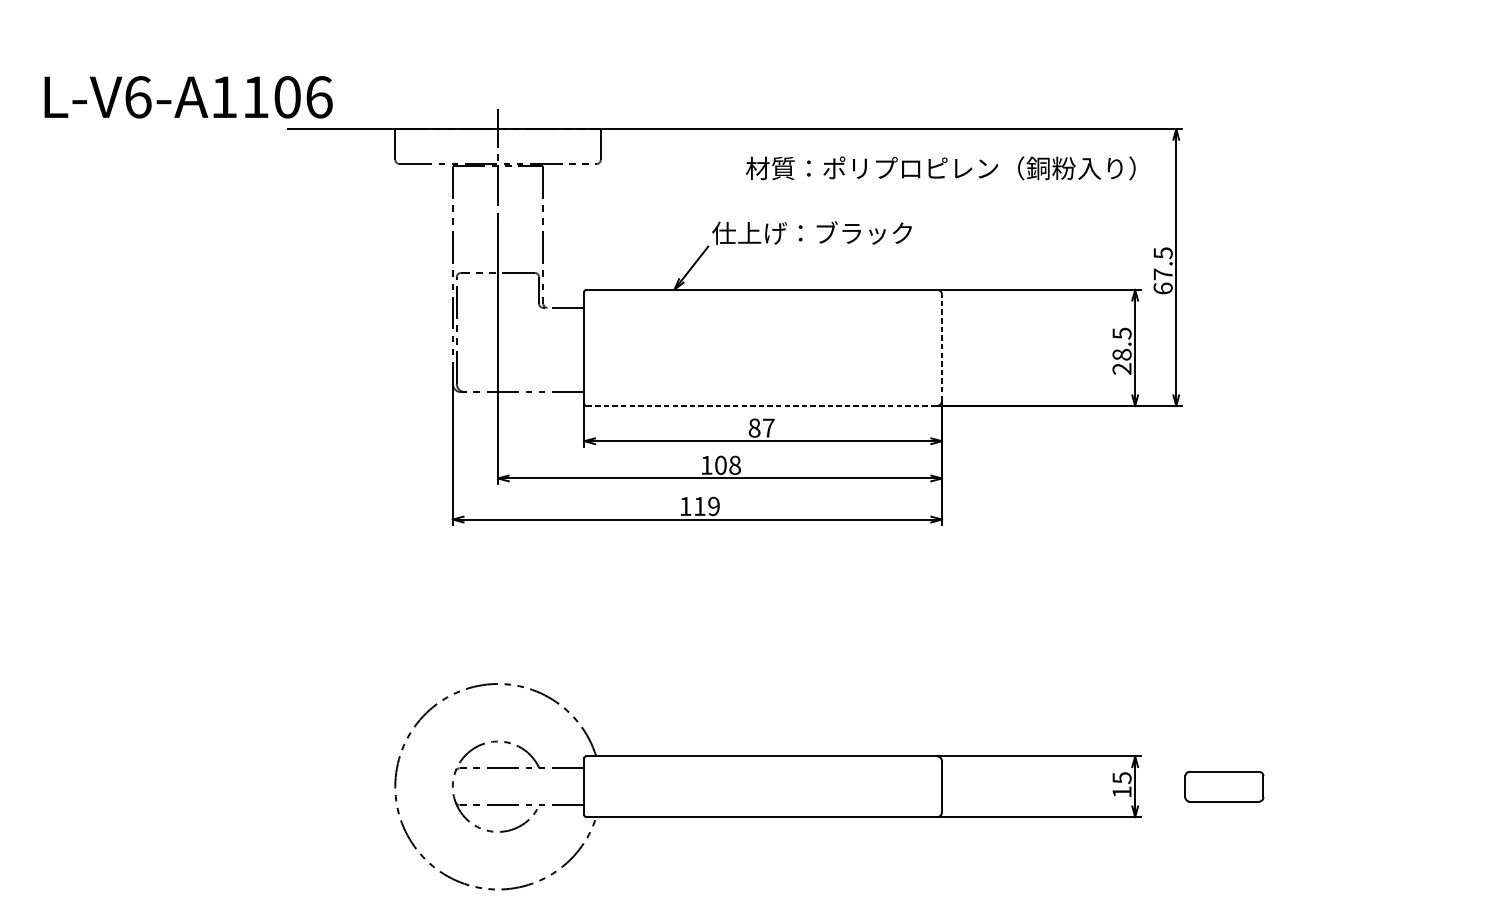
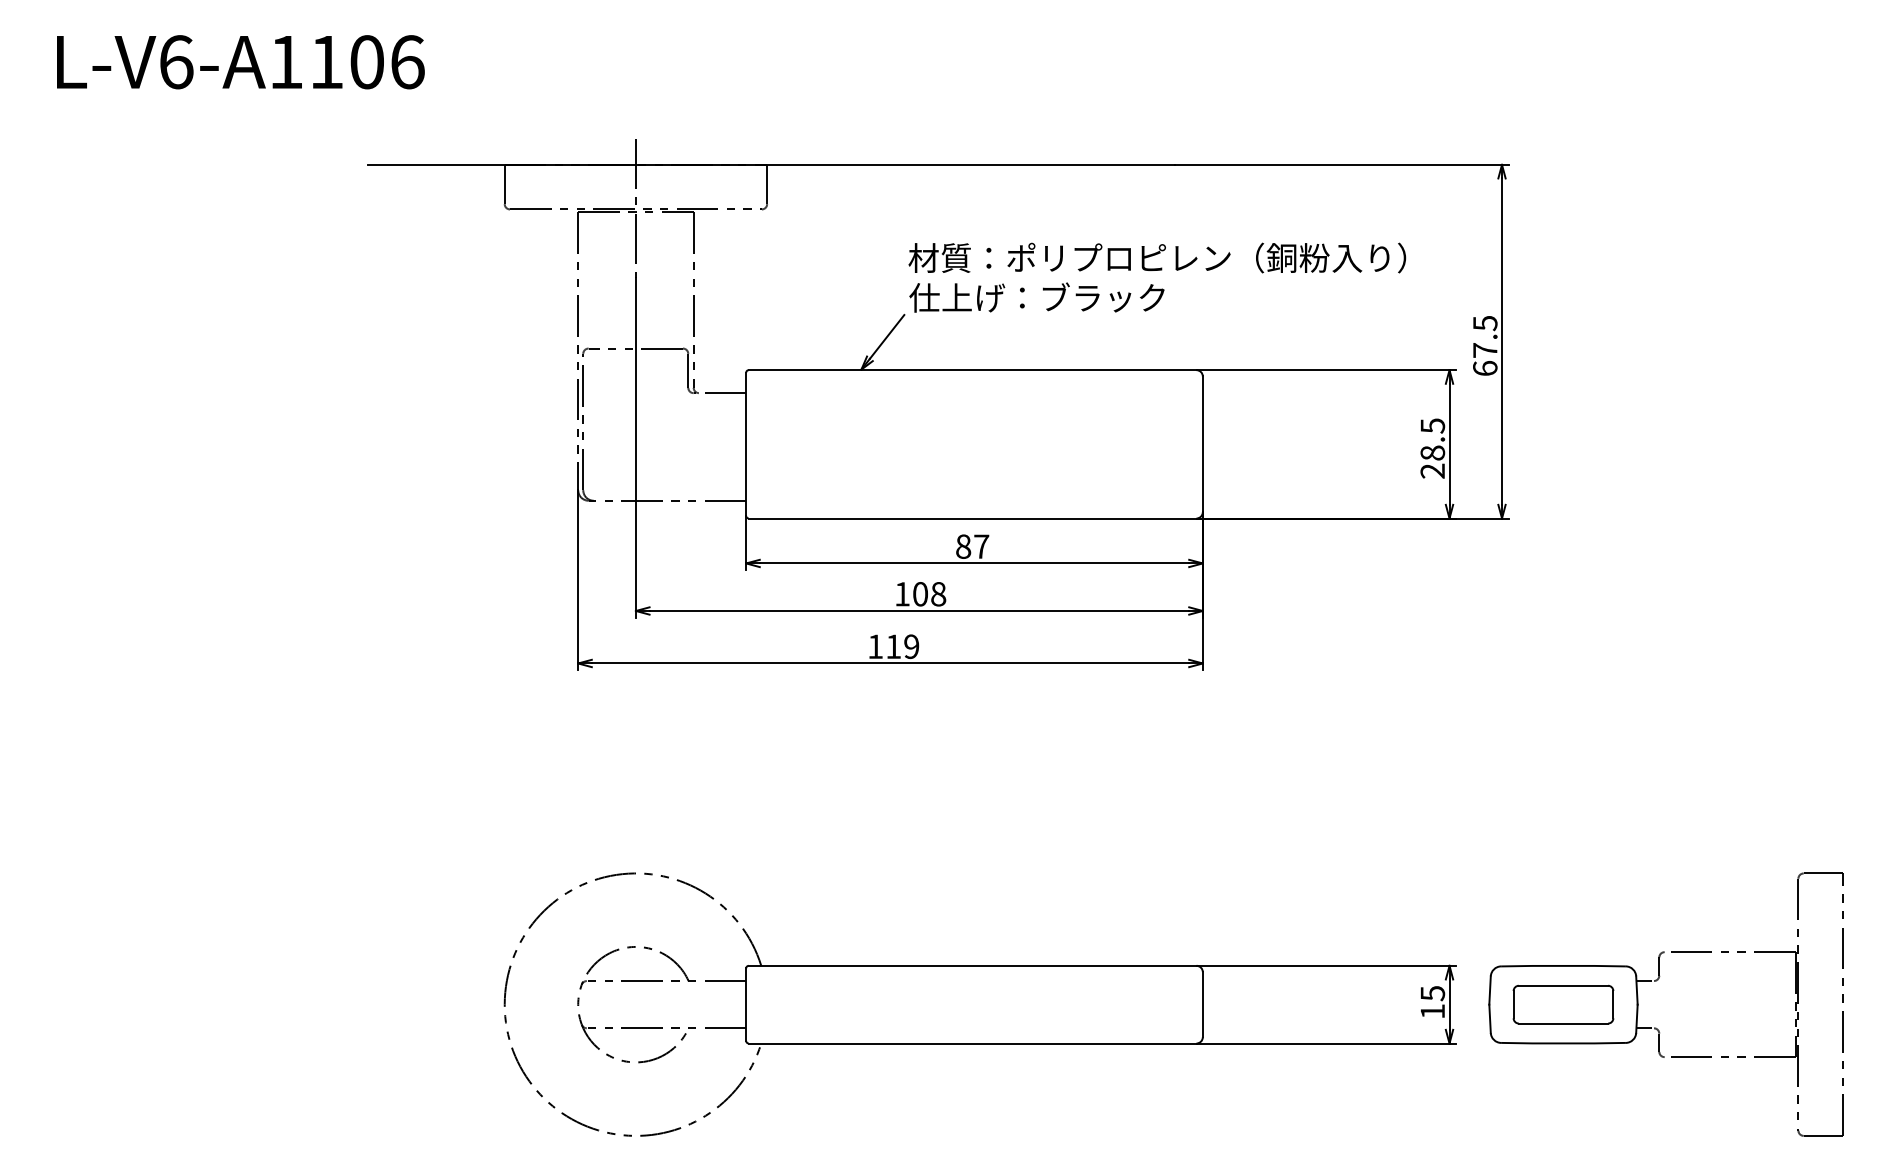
text: (188, 97) -> (240, 62), moved
text: (940, 167) -> (1157, 257), moved
line: (941, 348) -> (1202, 444), dashed -> solid
line: (761, 406) -> (972, 518), dashed -> solid
part: (1297, 768) -> (1656, 981), added

